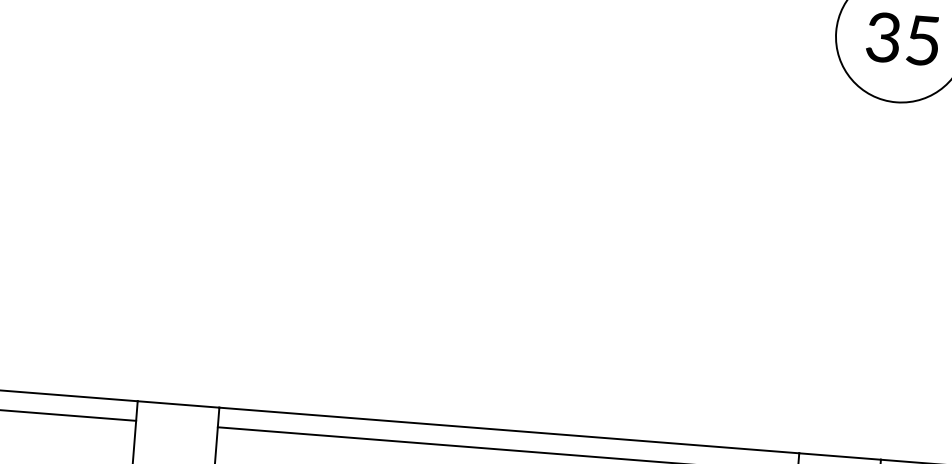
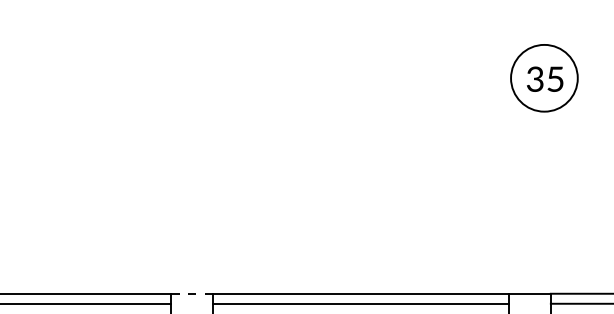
line: (179, 404) -> (192, 293), solid -> dashed

